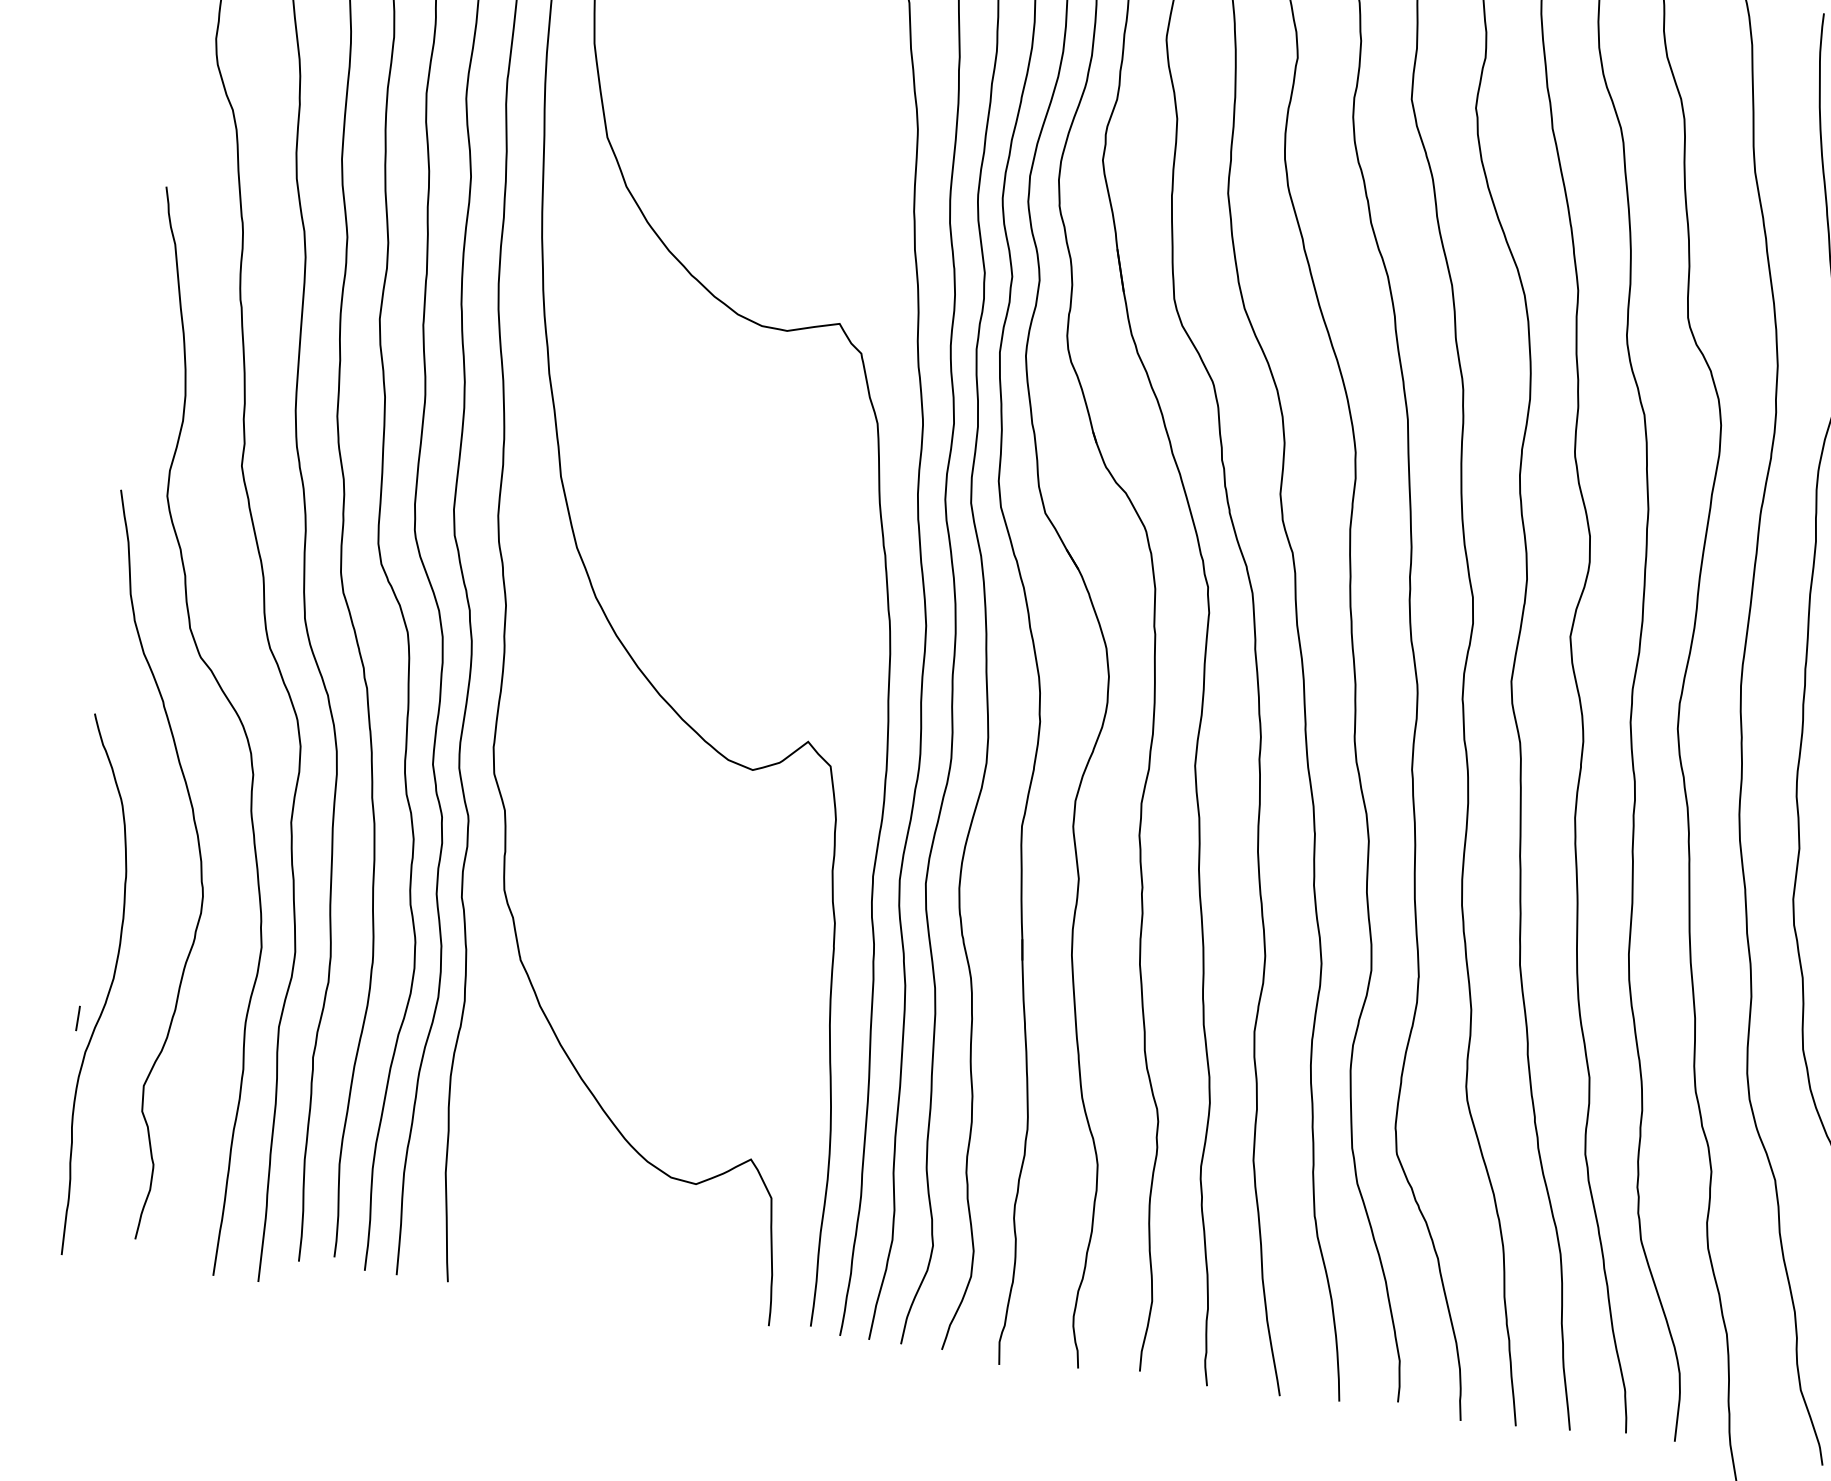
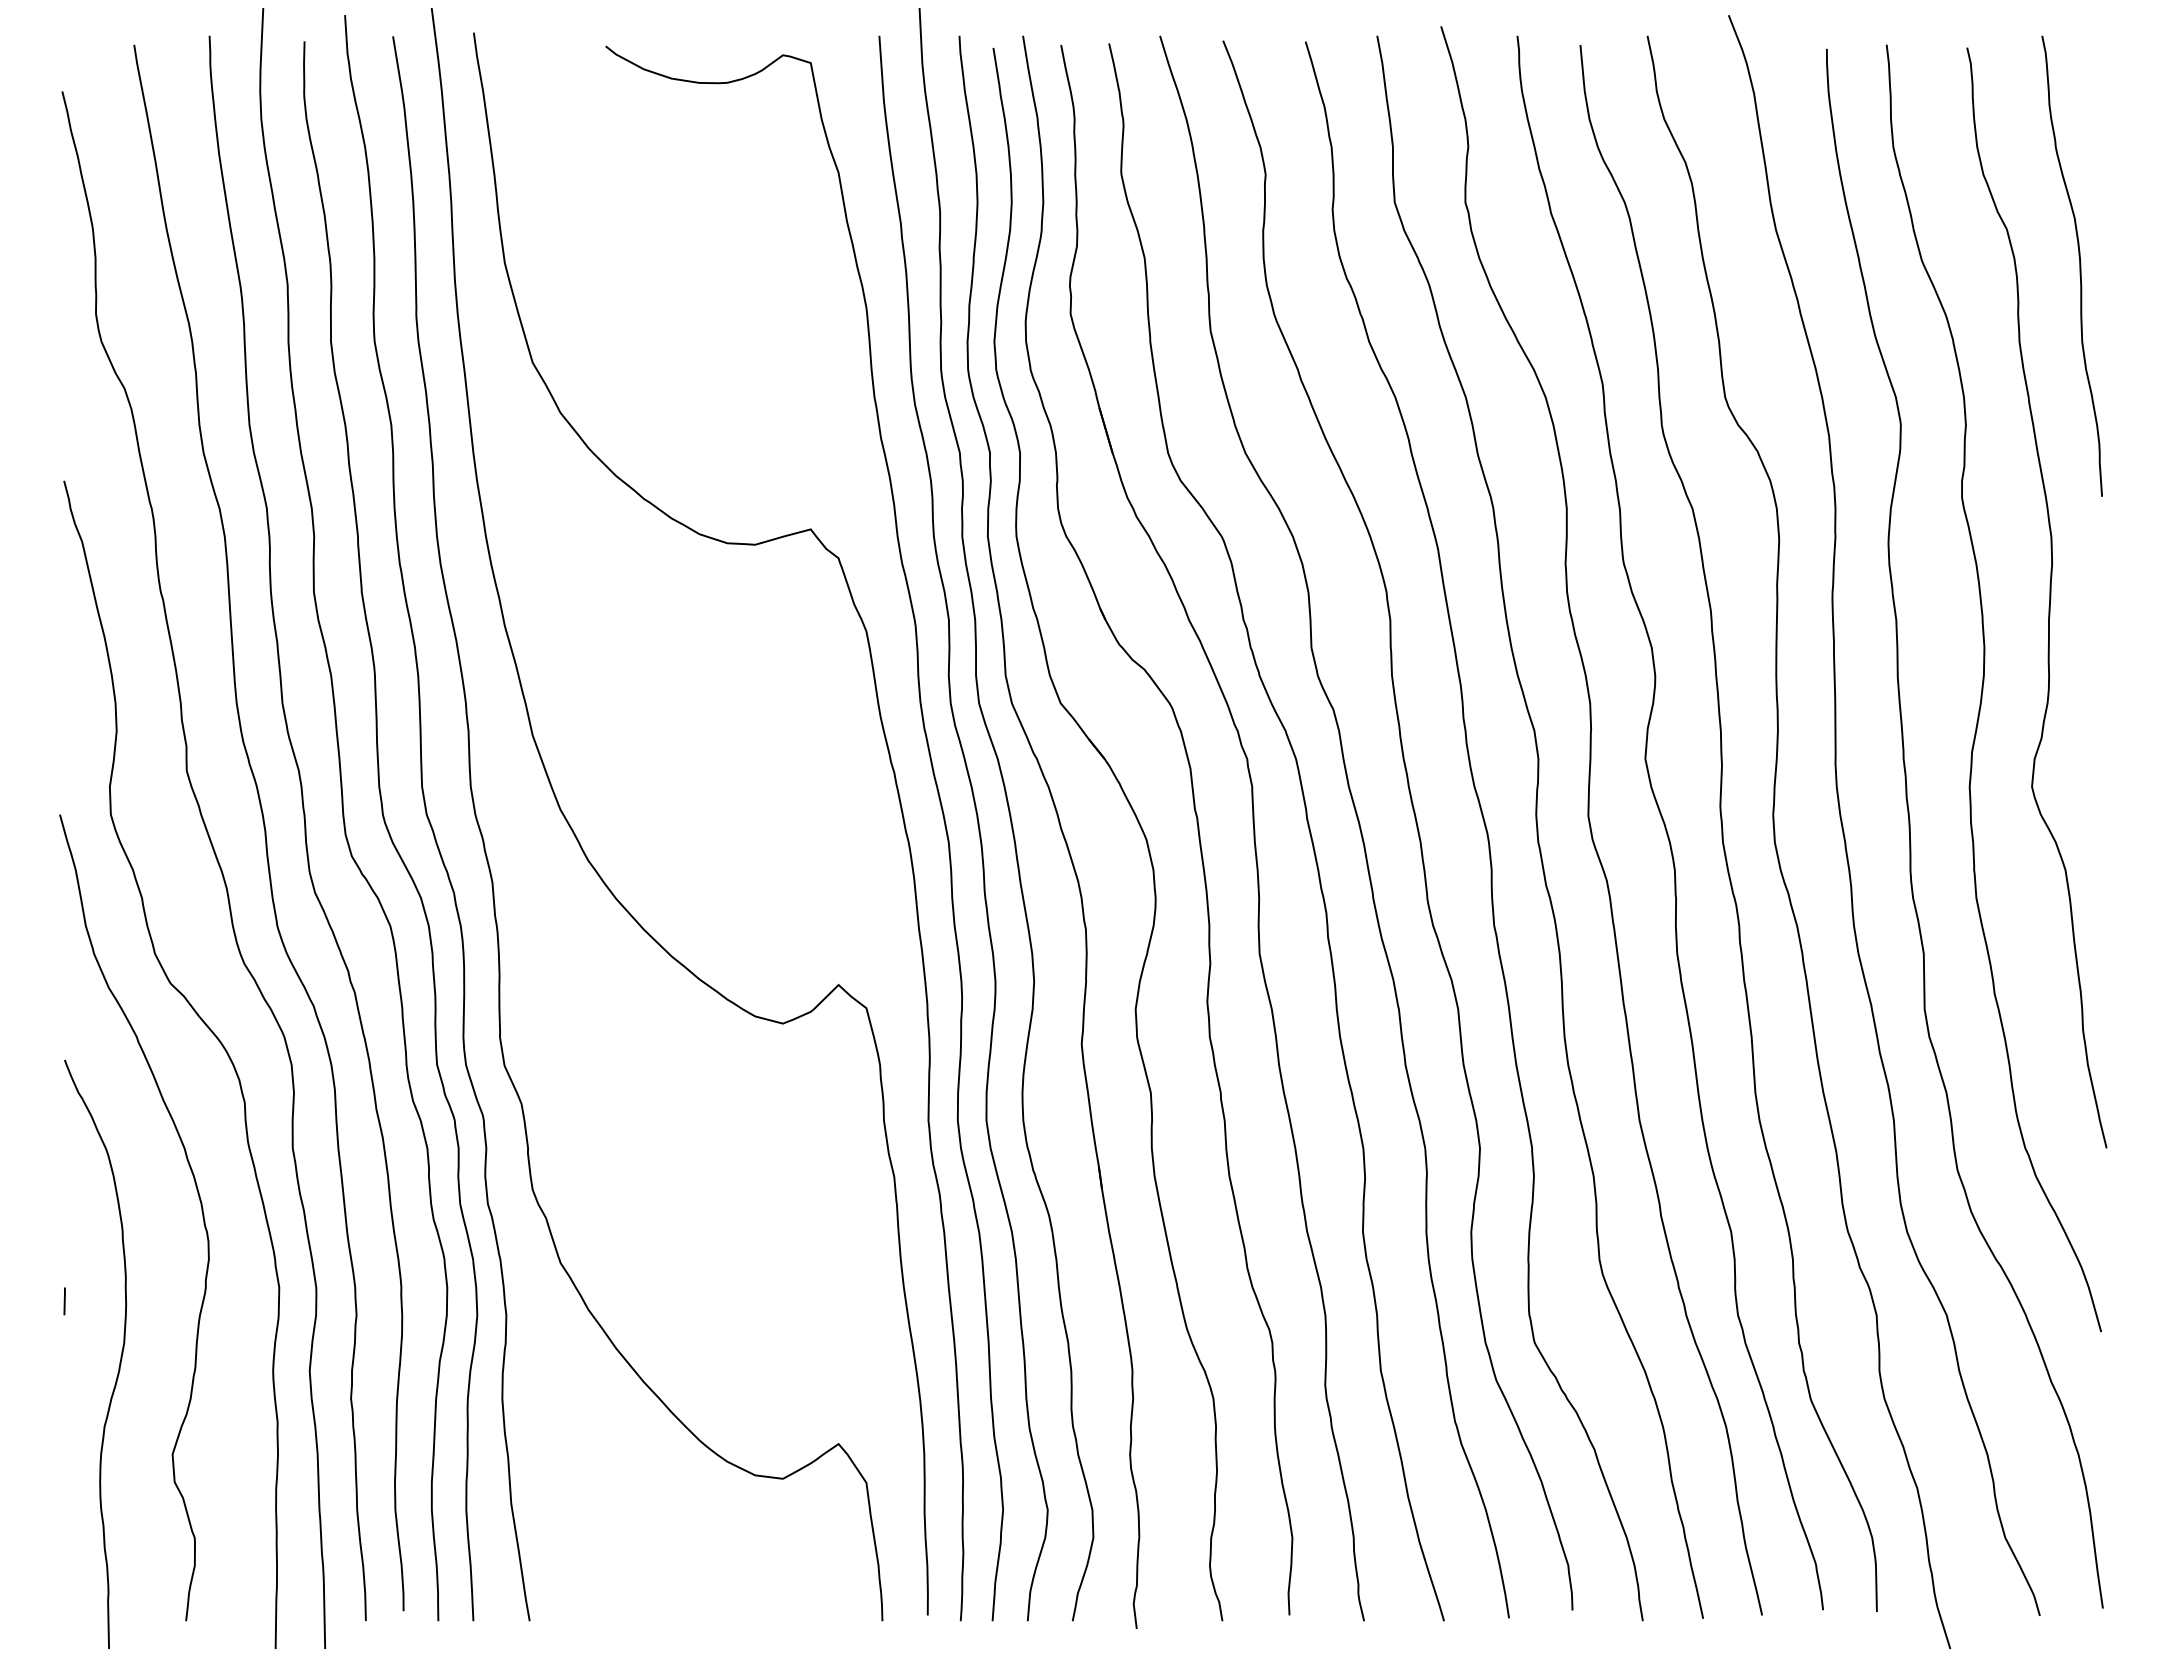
line: (77, 1018) -> (64, 1301), moved

